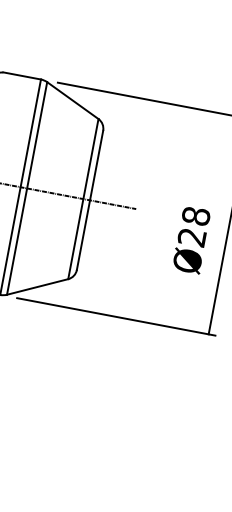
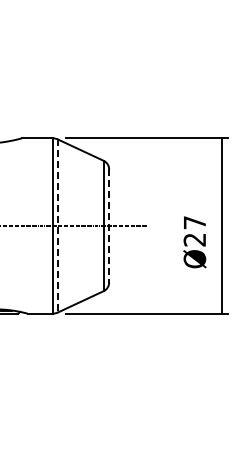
line: (26, 187) -> (57, 225), solid -> dashed
line: (90, 199) -> (109, 225), solid -> dashed
text: (195, 215) -> (194, 222), Ø28 -> Ø27

